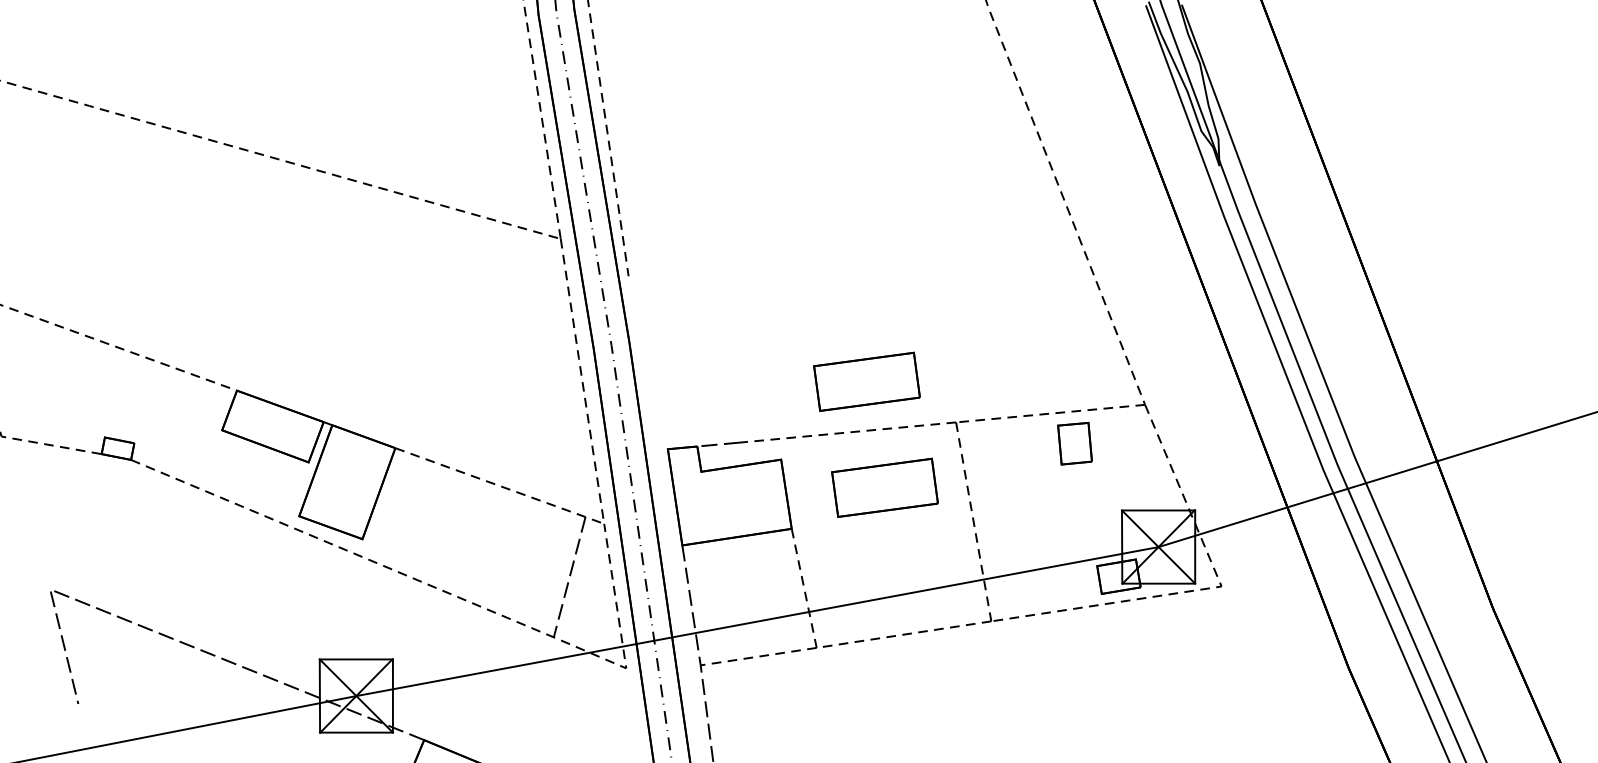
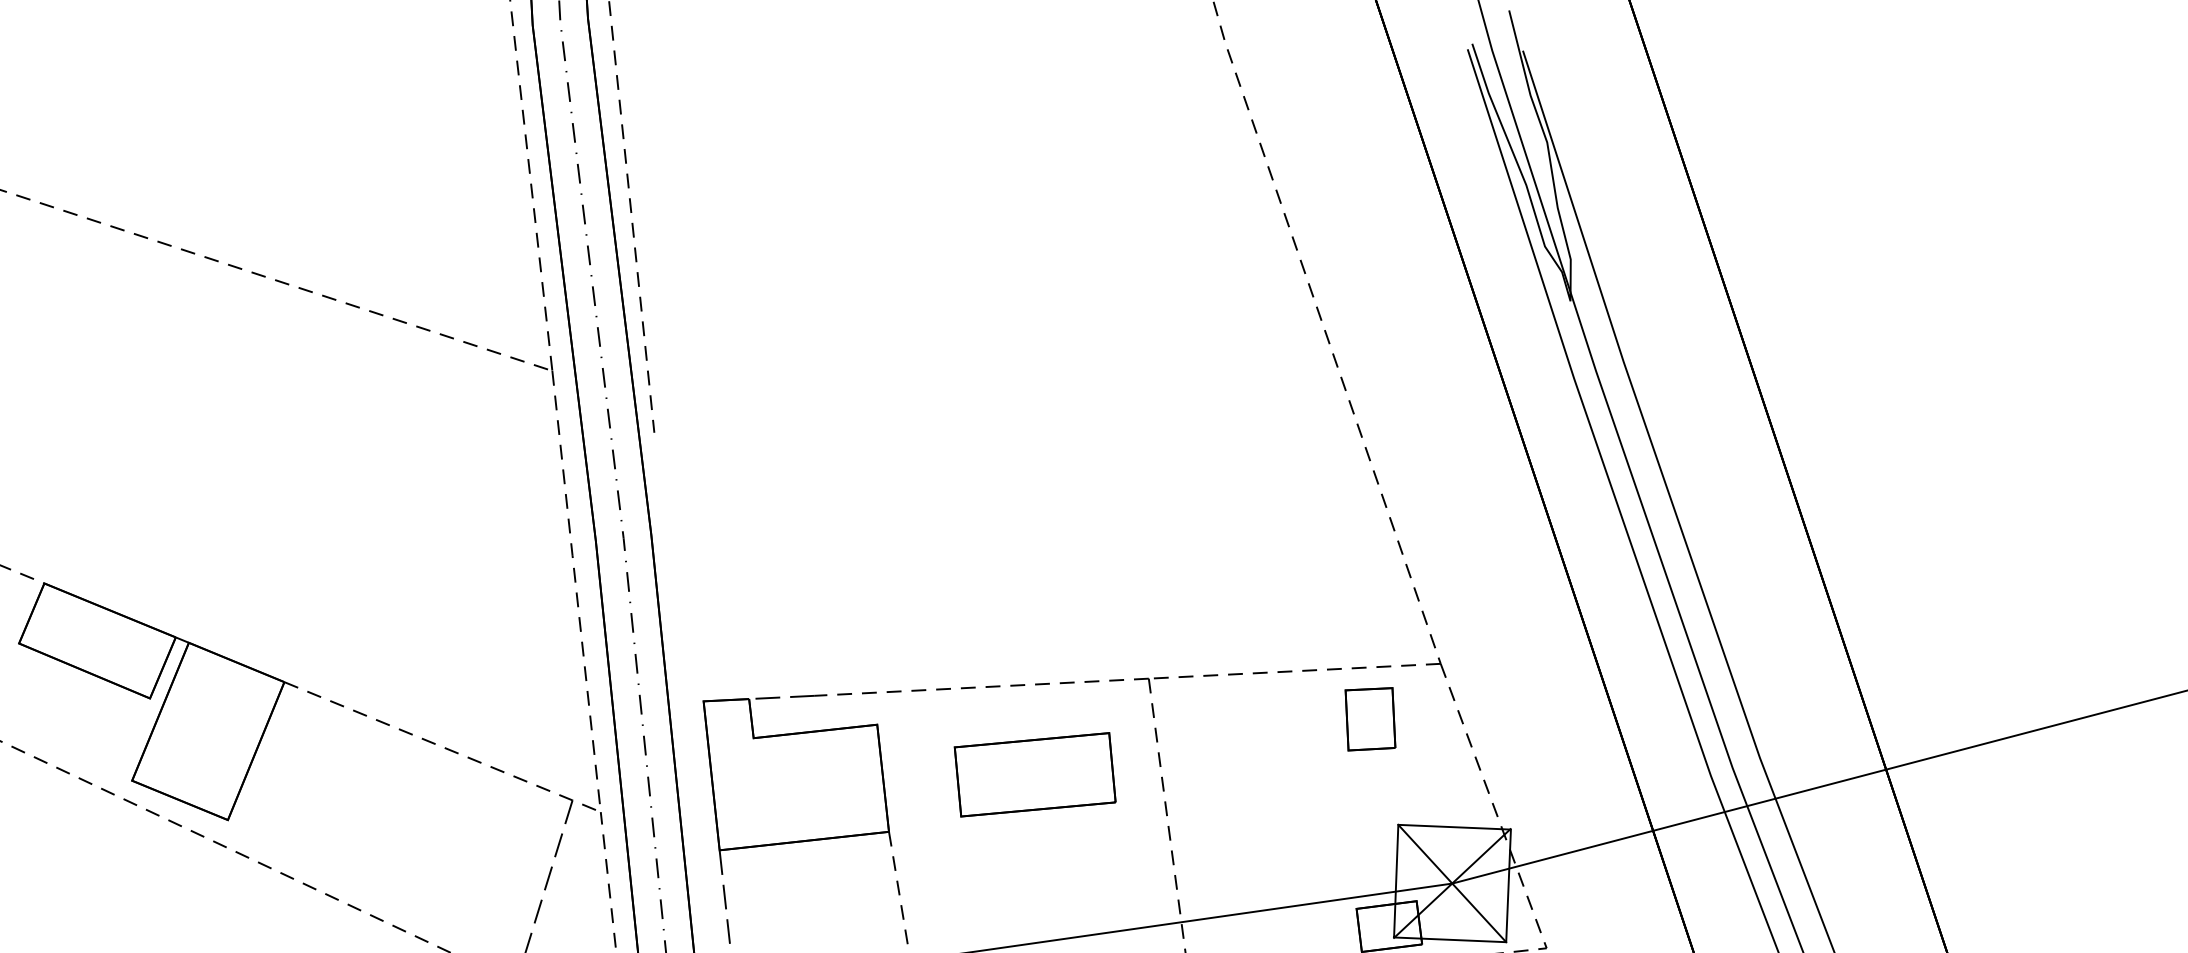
part: (866, 381) -> (1013, 609), removed
part: (1074, 443) -> (1369, 718), moved

